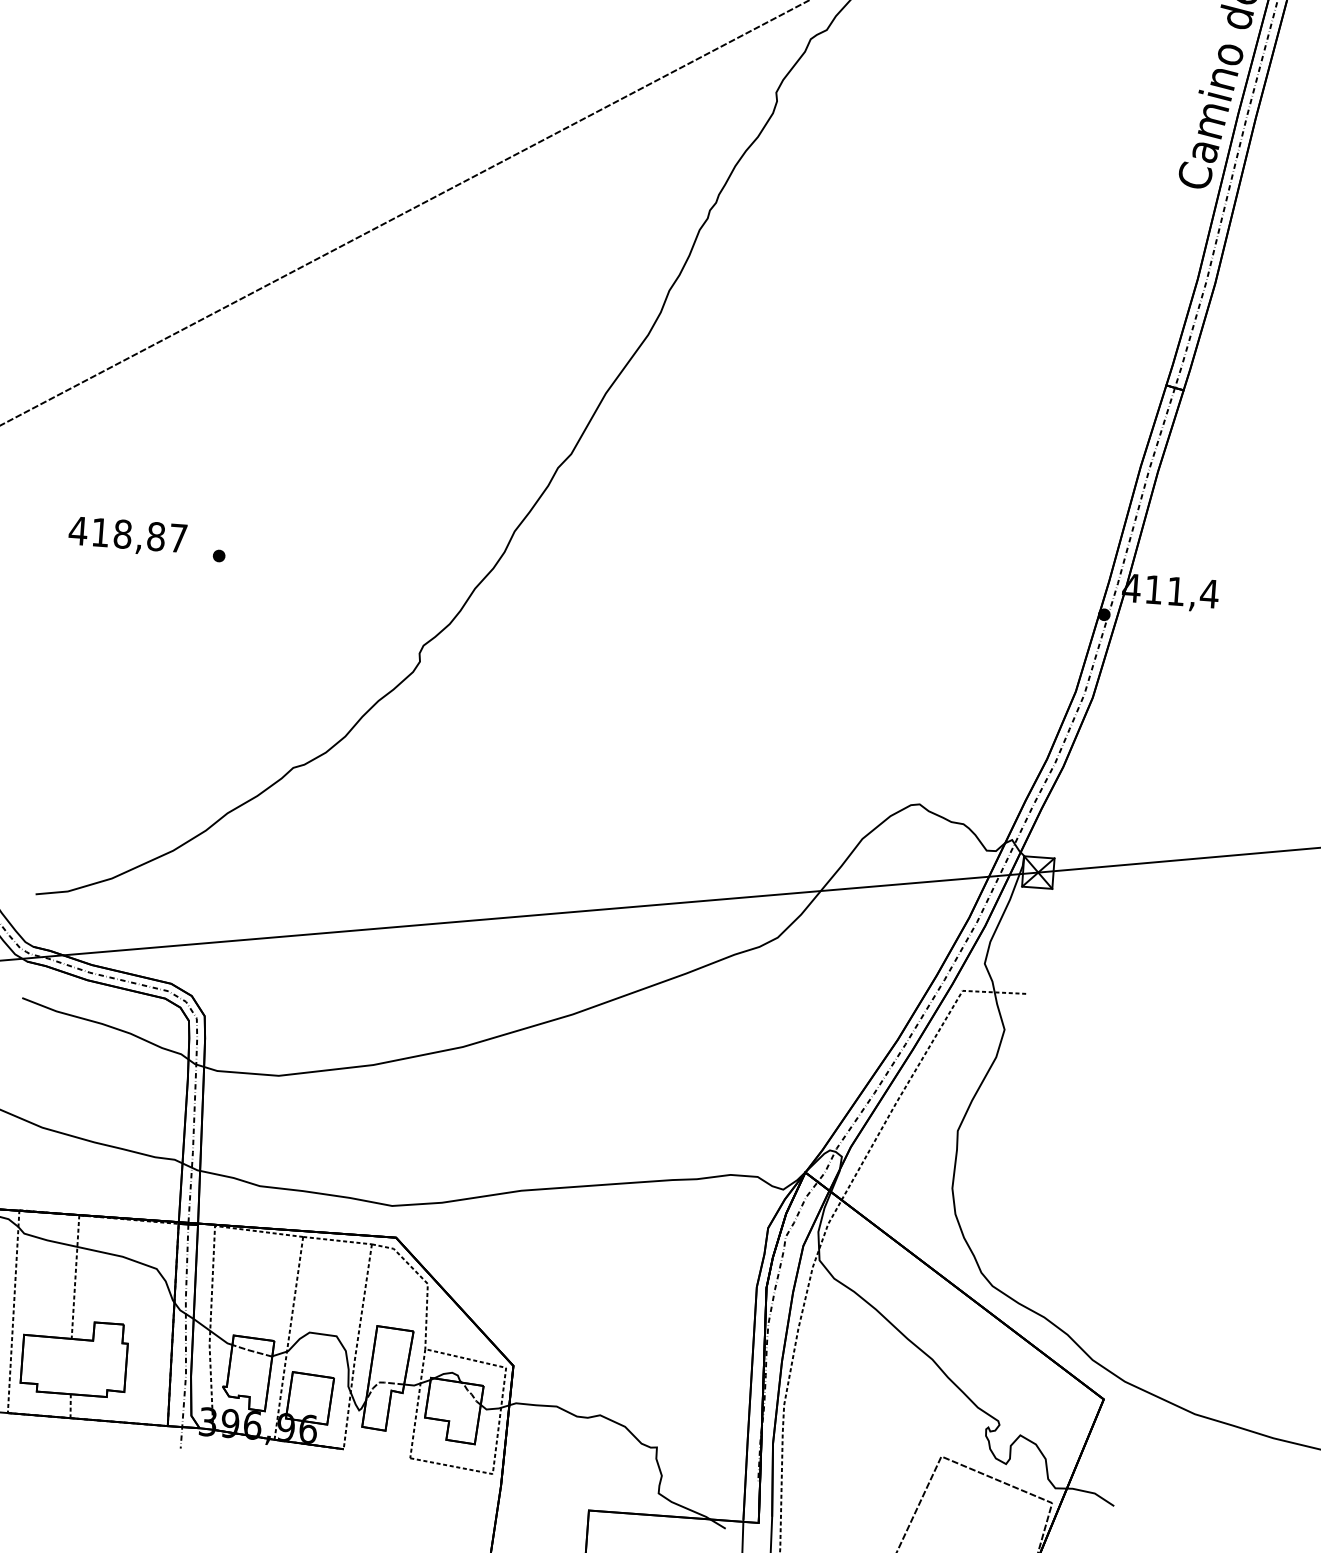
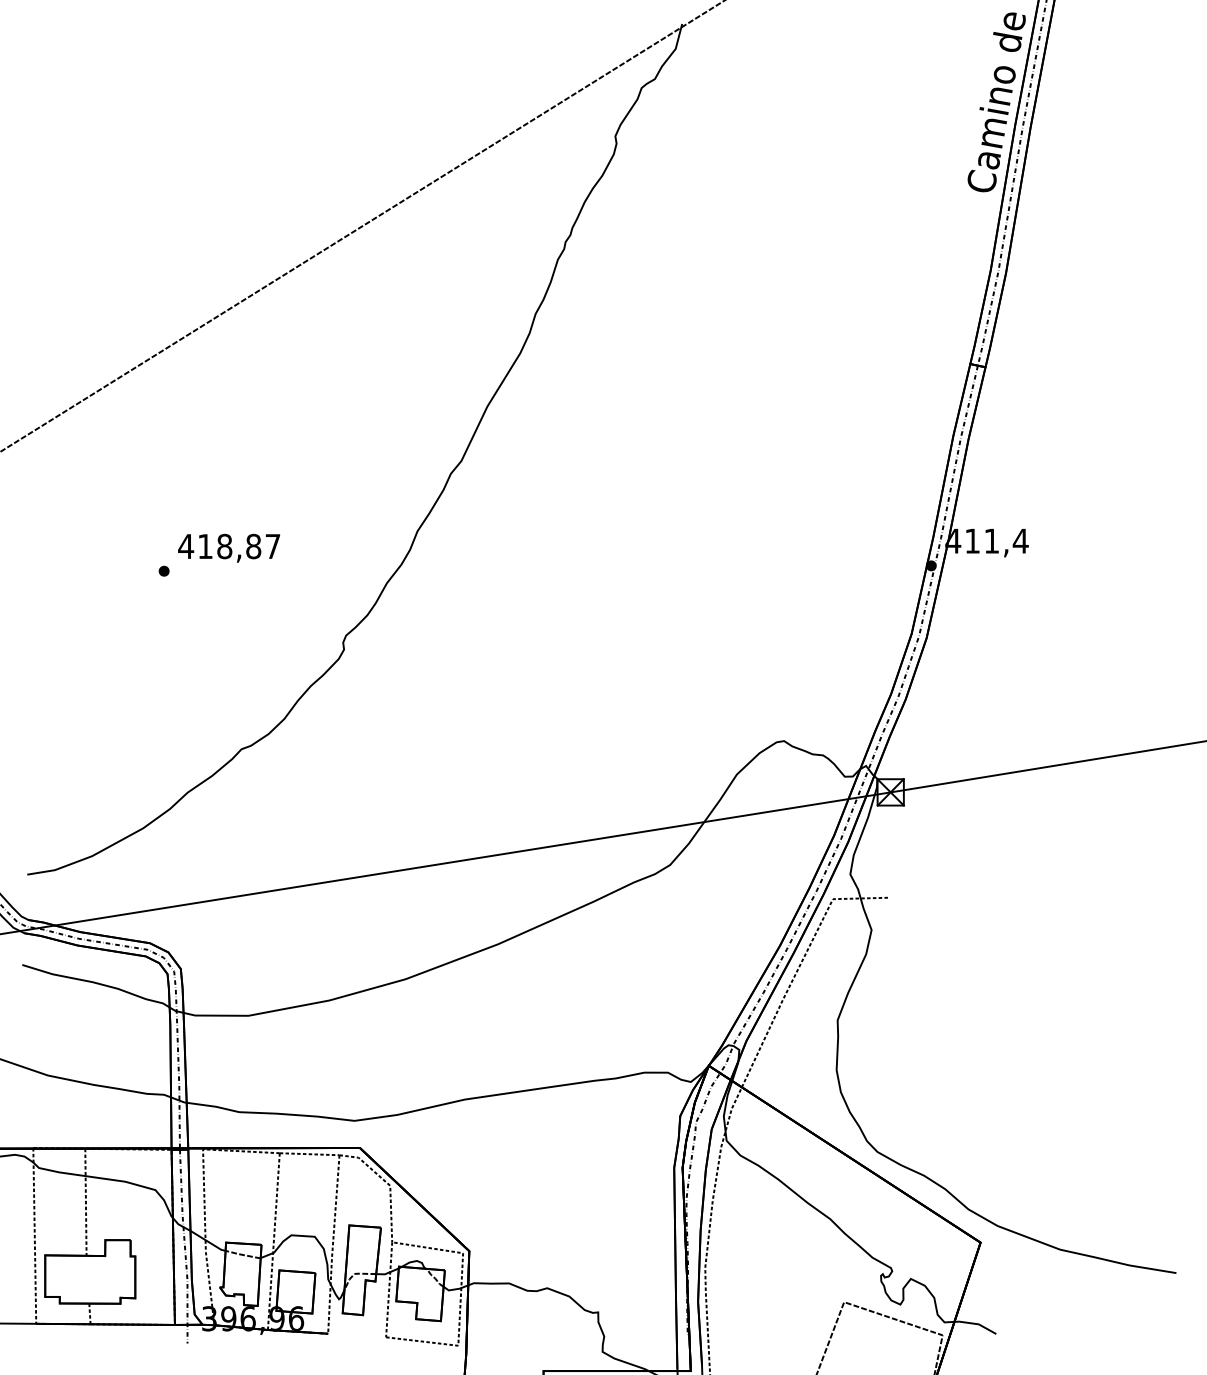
text: (127, 535) -> (228, 547), moved

